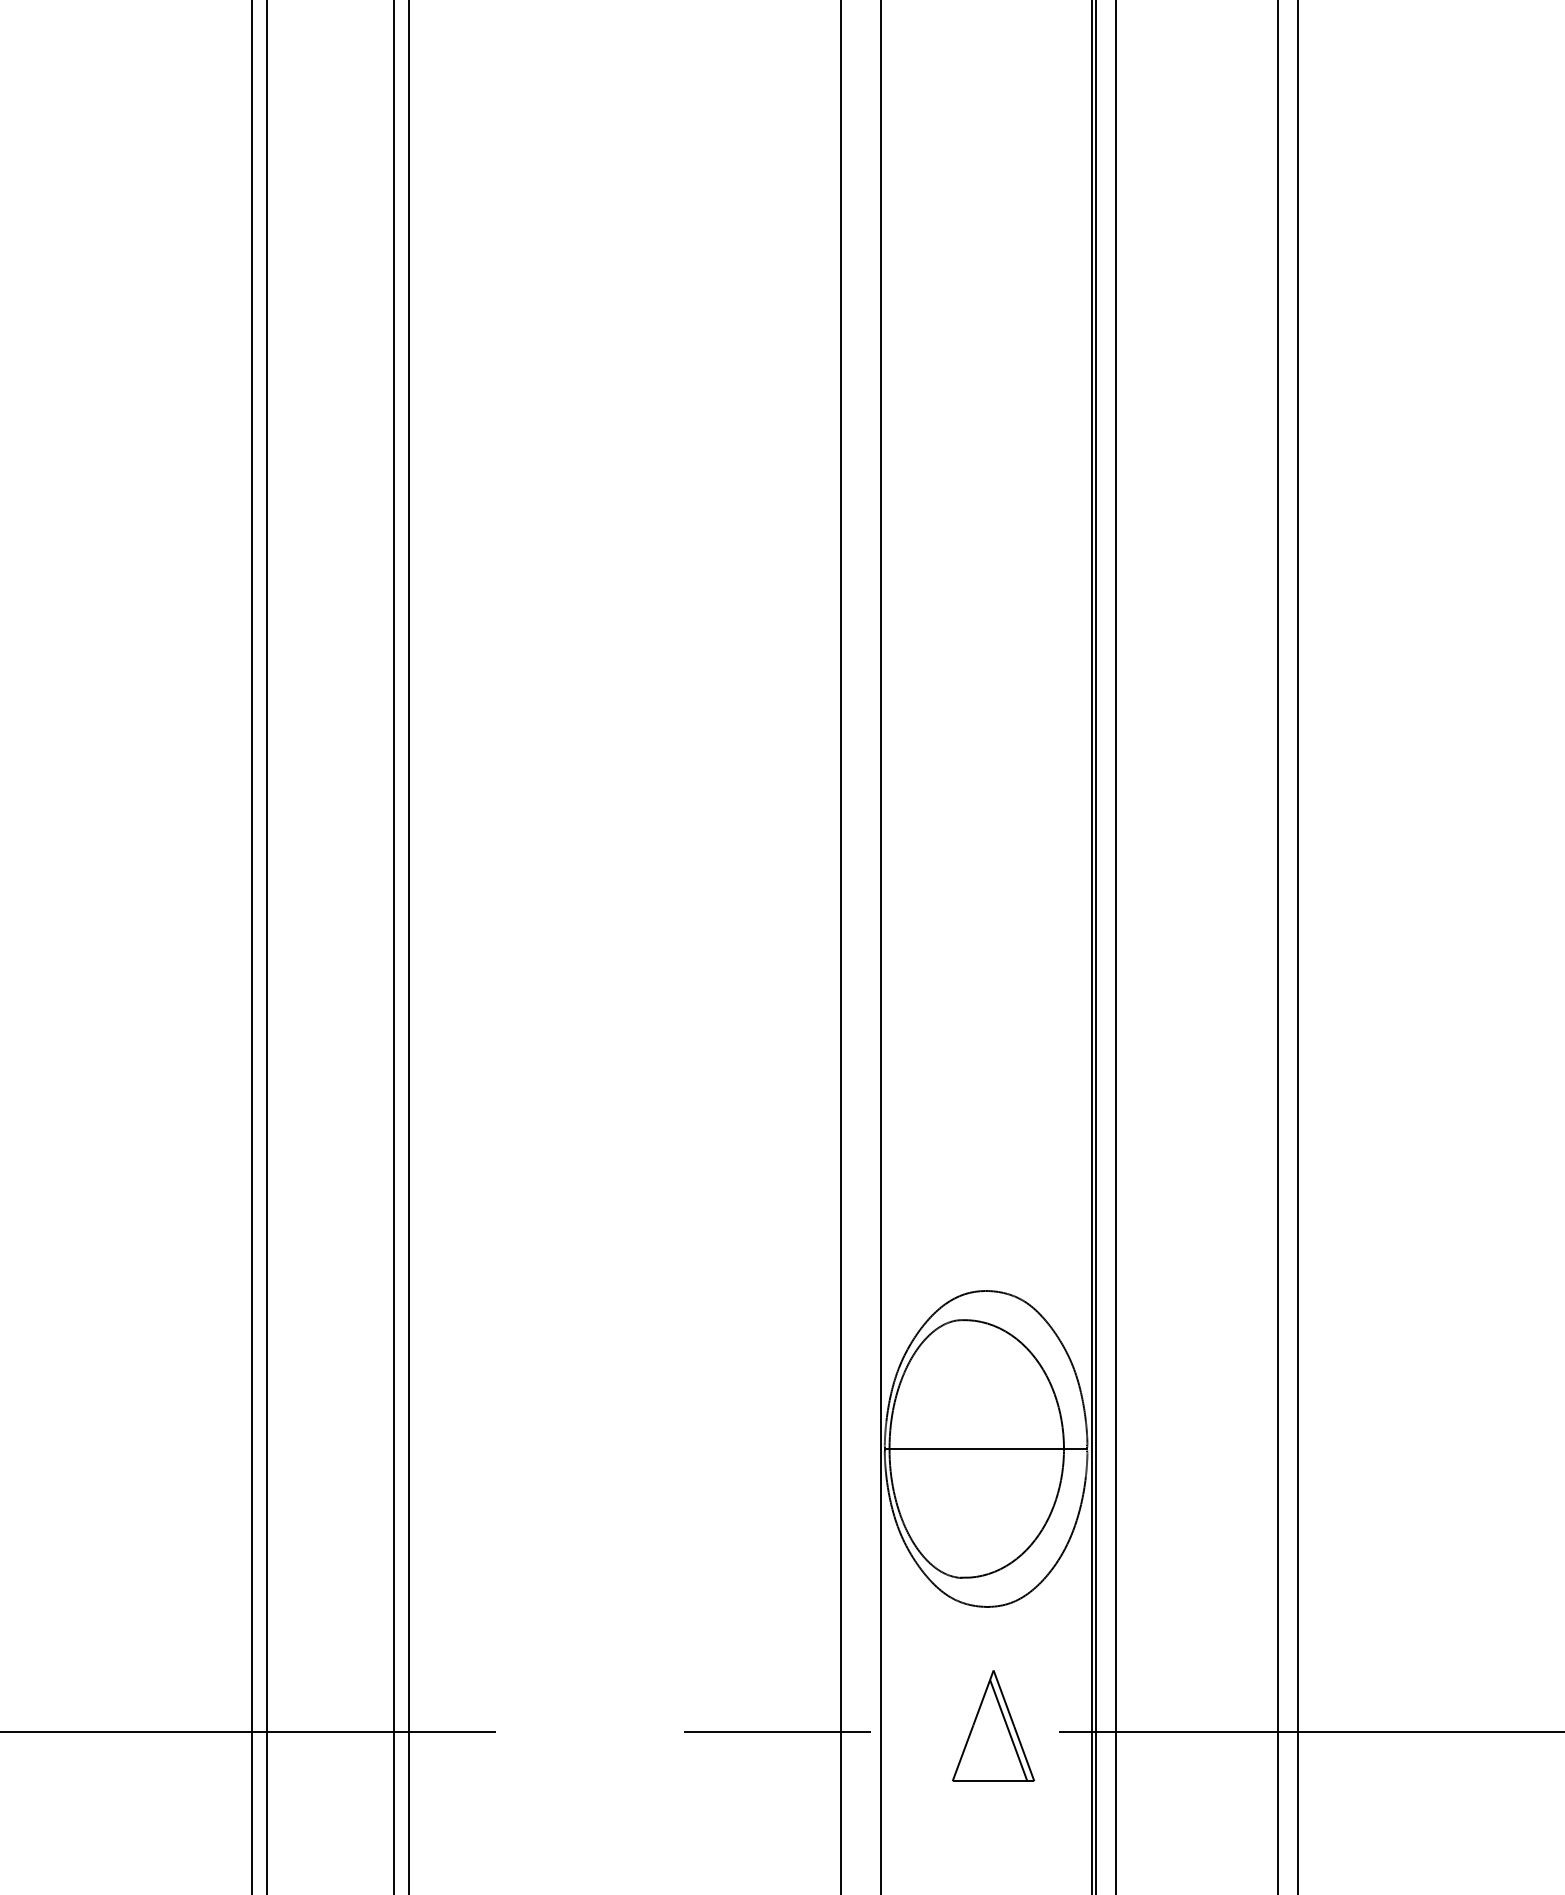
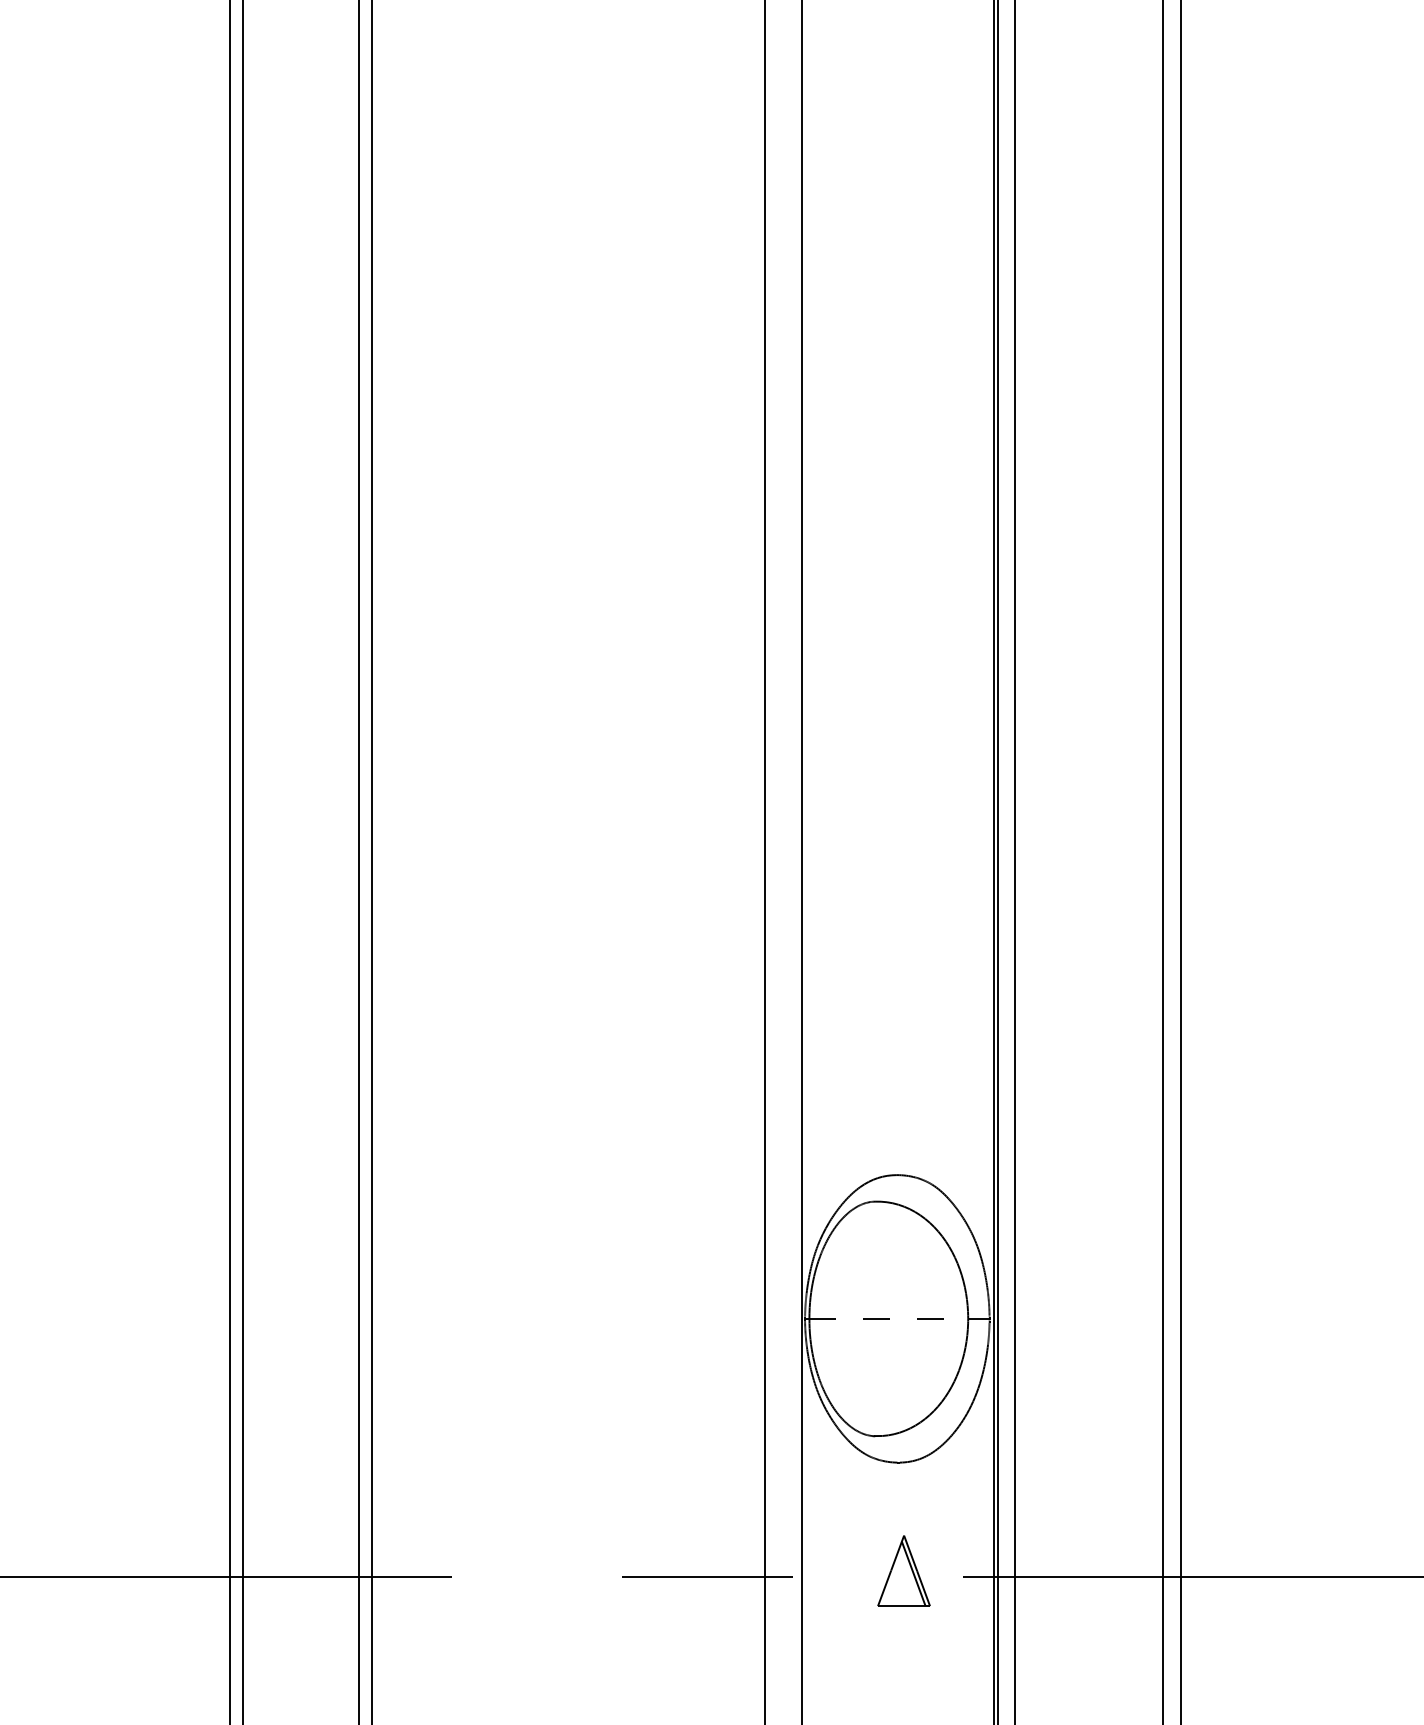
line: (977, 1448) -> (889, 1318), solid -> dashed
part: (993, 1725) -> (904, 1570), size x0.7

